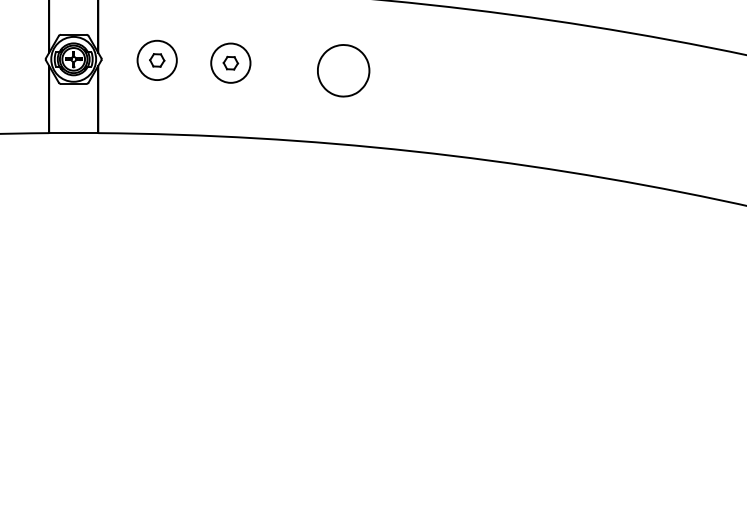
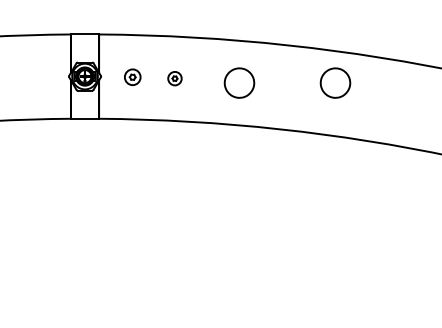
part: (156, 60) -> (132, 77), size x0.7
part: (230, 62) -> (174, 78), size x0.6
part: (511, 69) -> (335, 82), added

